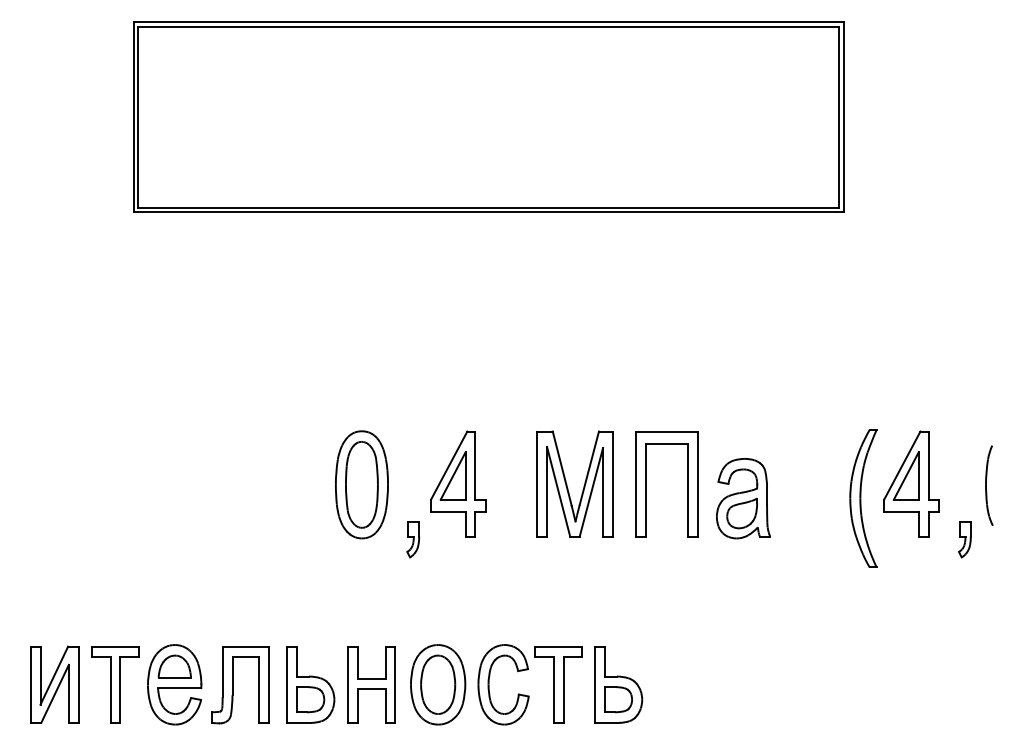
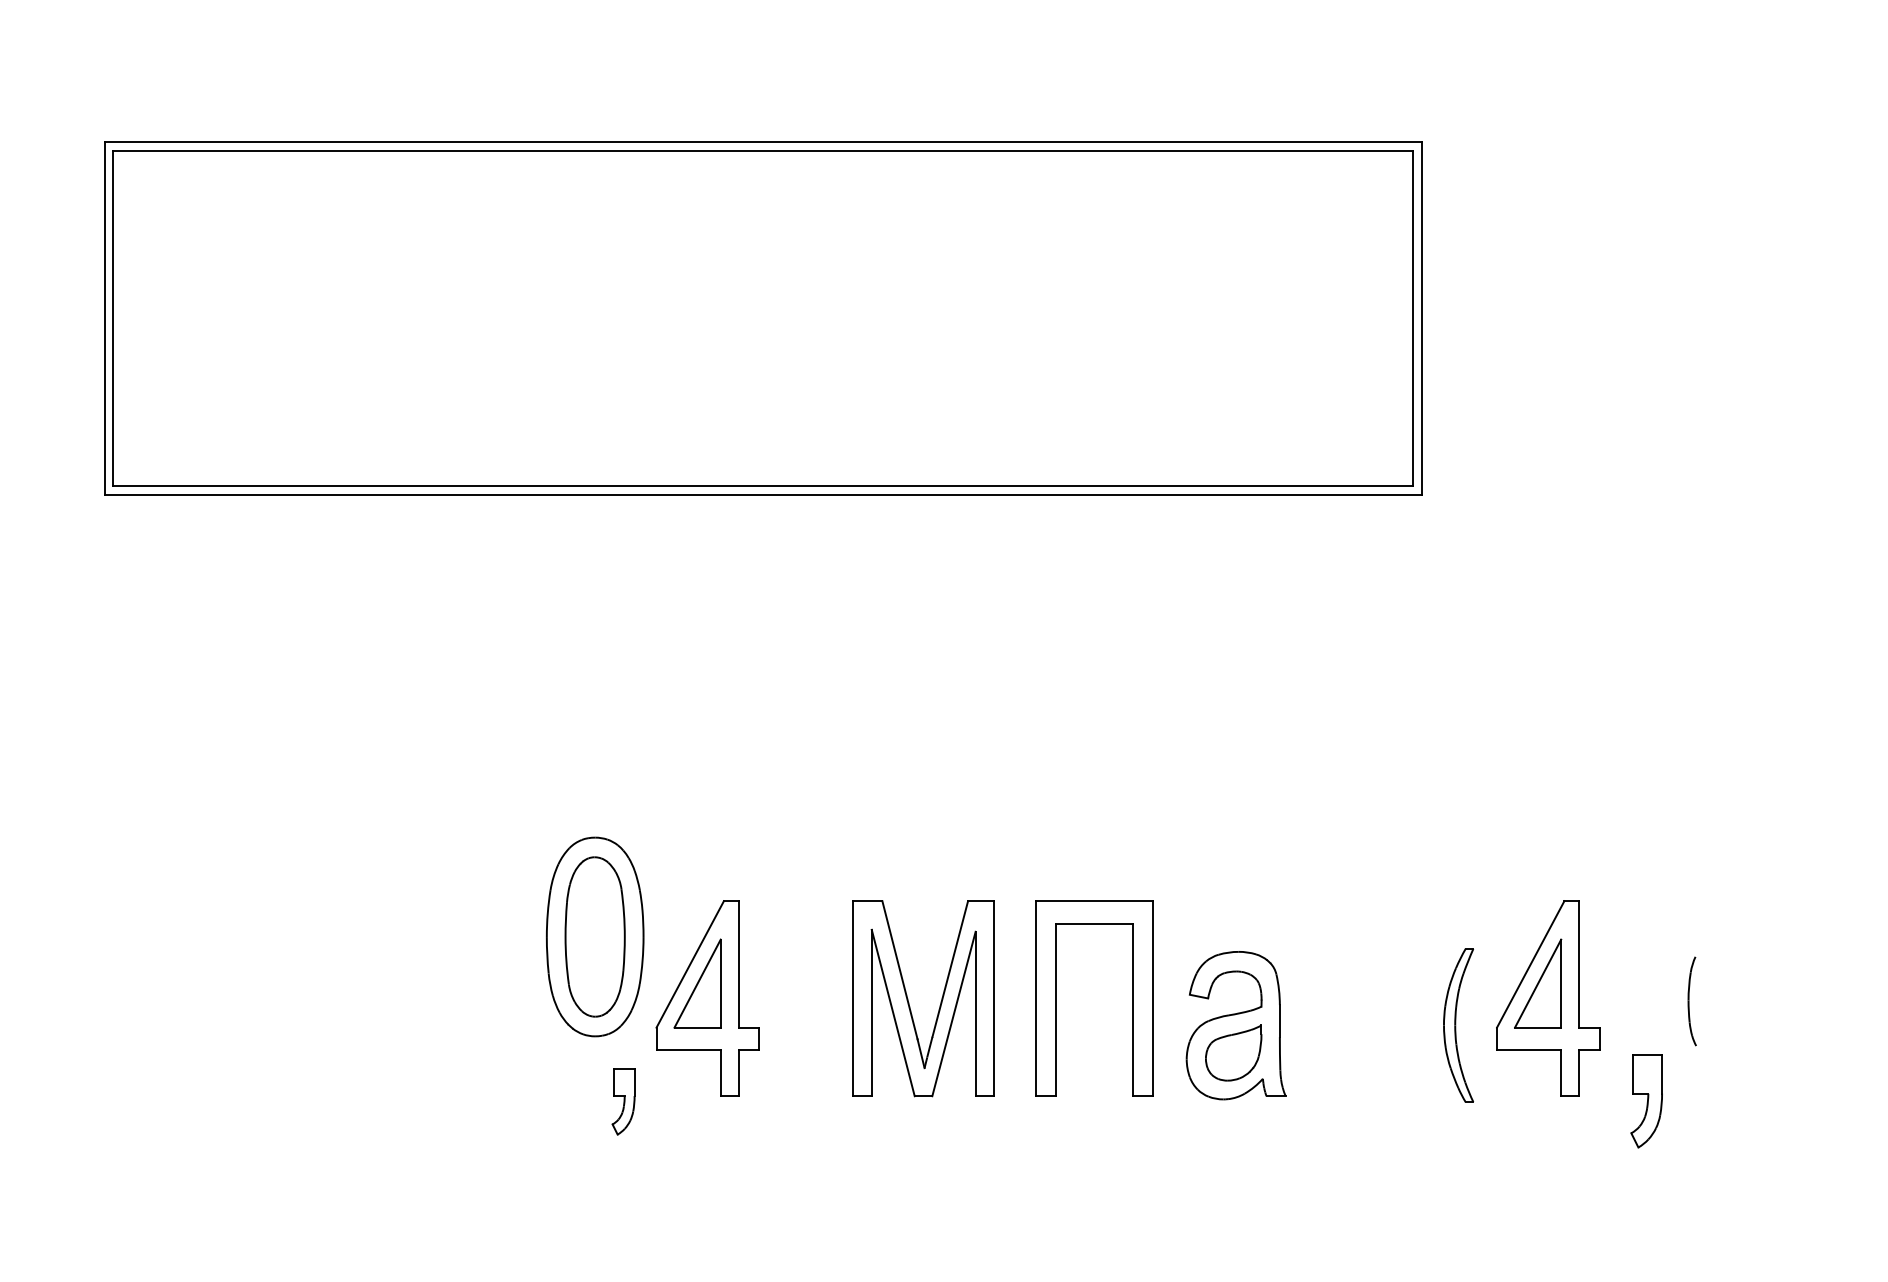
part: (361, 484) -> (594, 936), moved
part: (989, 485) -> (1692, 1001), size x0.6
part: (863, 498) -> (1458, 1025), size x0.6
part: (964, 539) -> (1646, 1101), size x1.4

